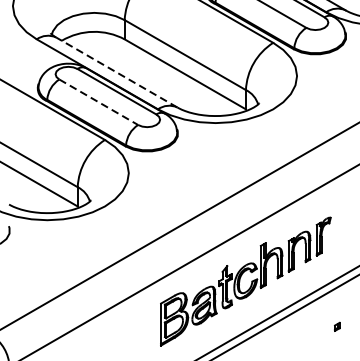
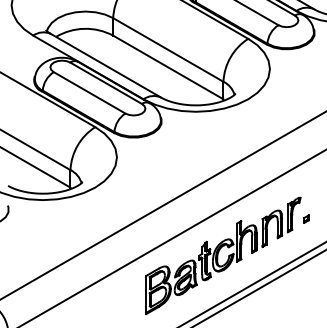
line: (116, 72) -> (105, 65), dashed -> solid
line: (99, 102) -> (90, 93), dashed -> solid
part: (337, 326) -> (306, 218), moved

